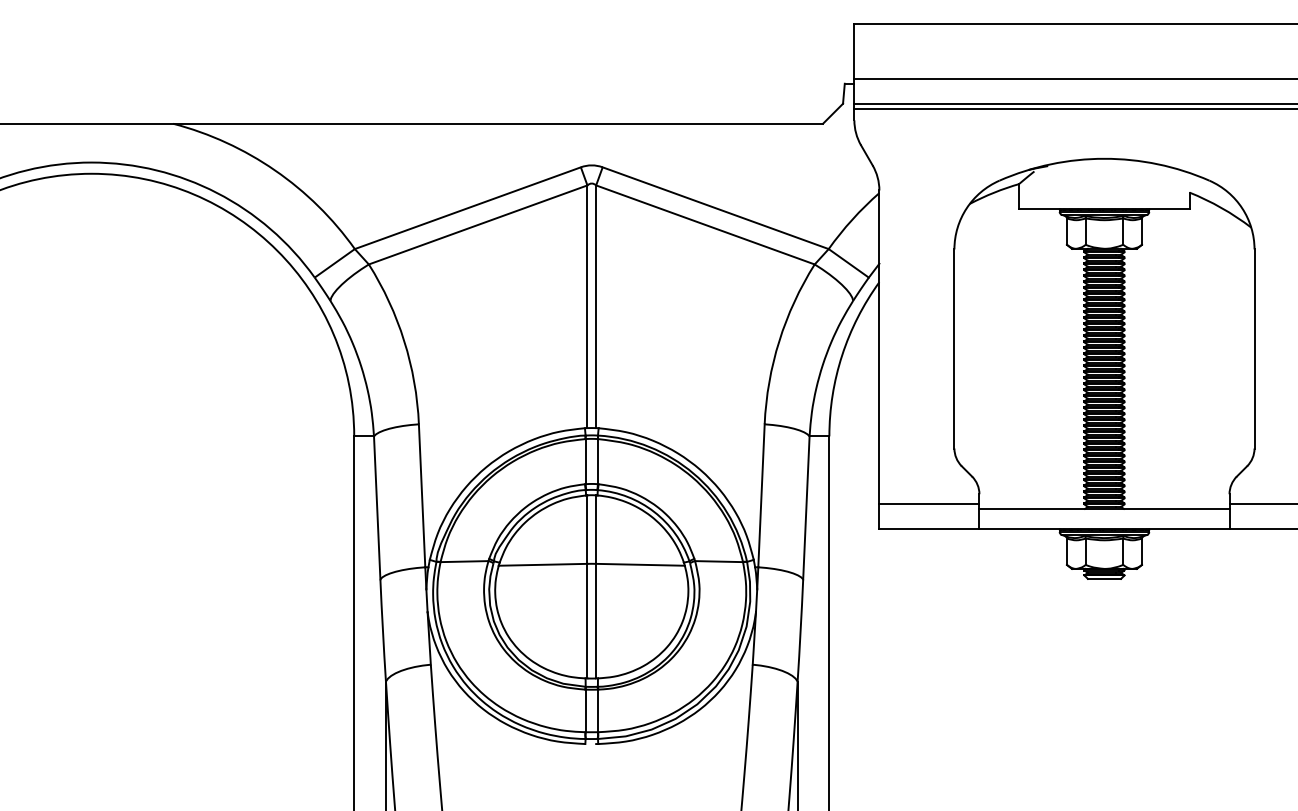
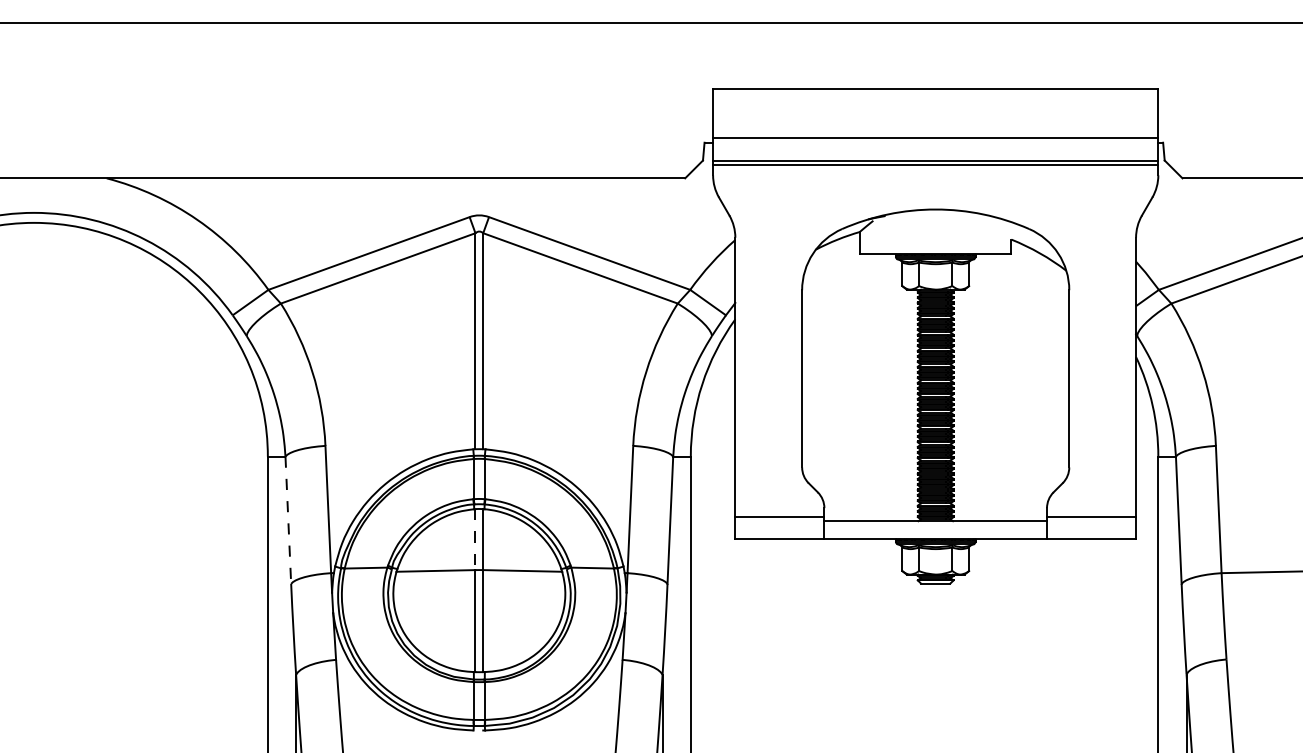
line: (377, 508) -> (288, 520), solid -> dashed
line: (587, 530) -> (475, 540), solid -> dashed

